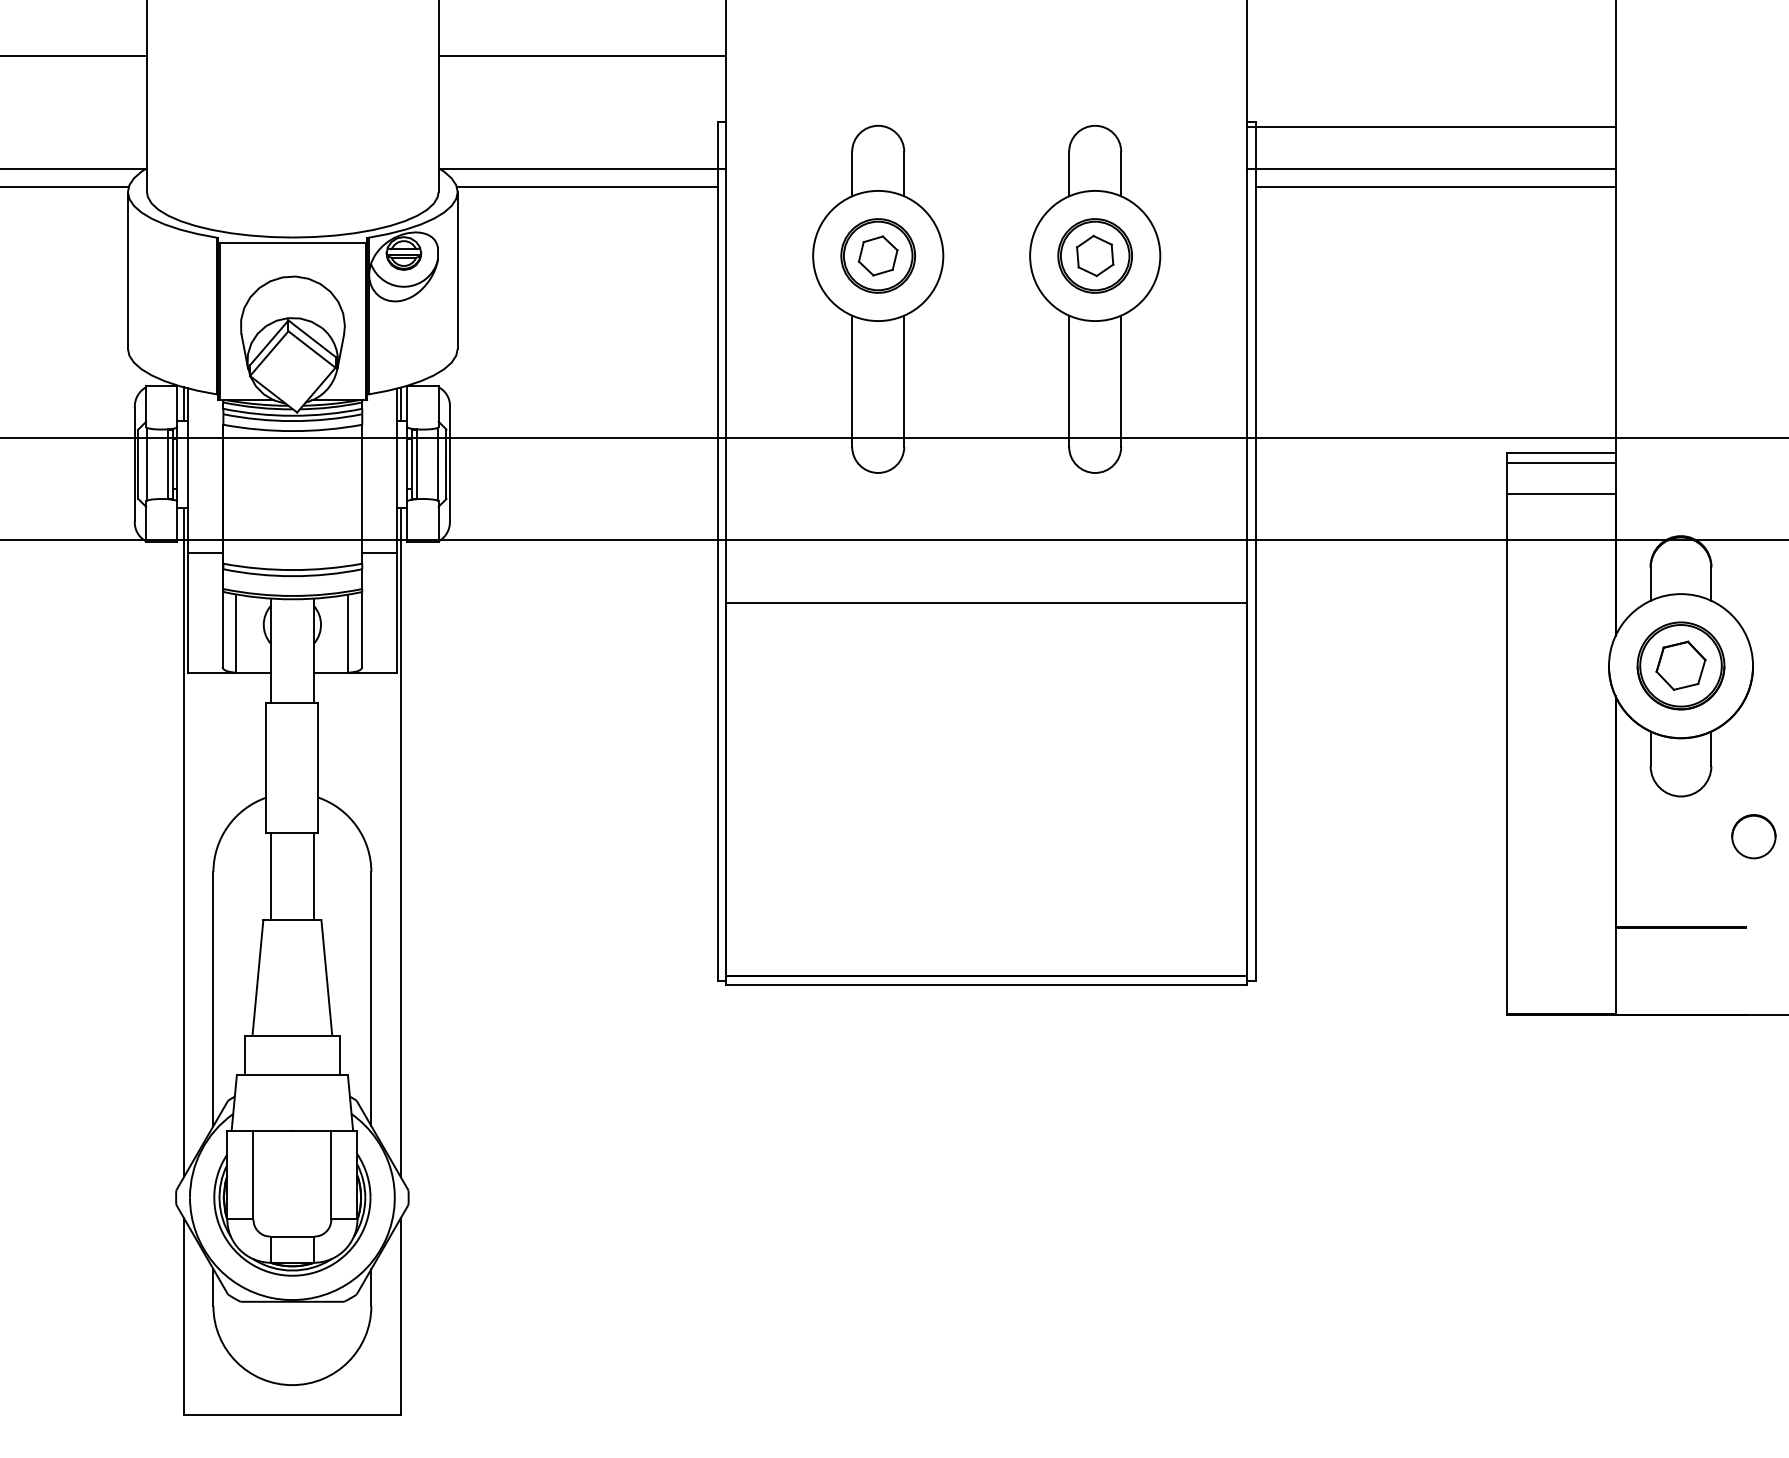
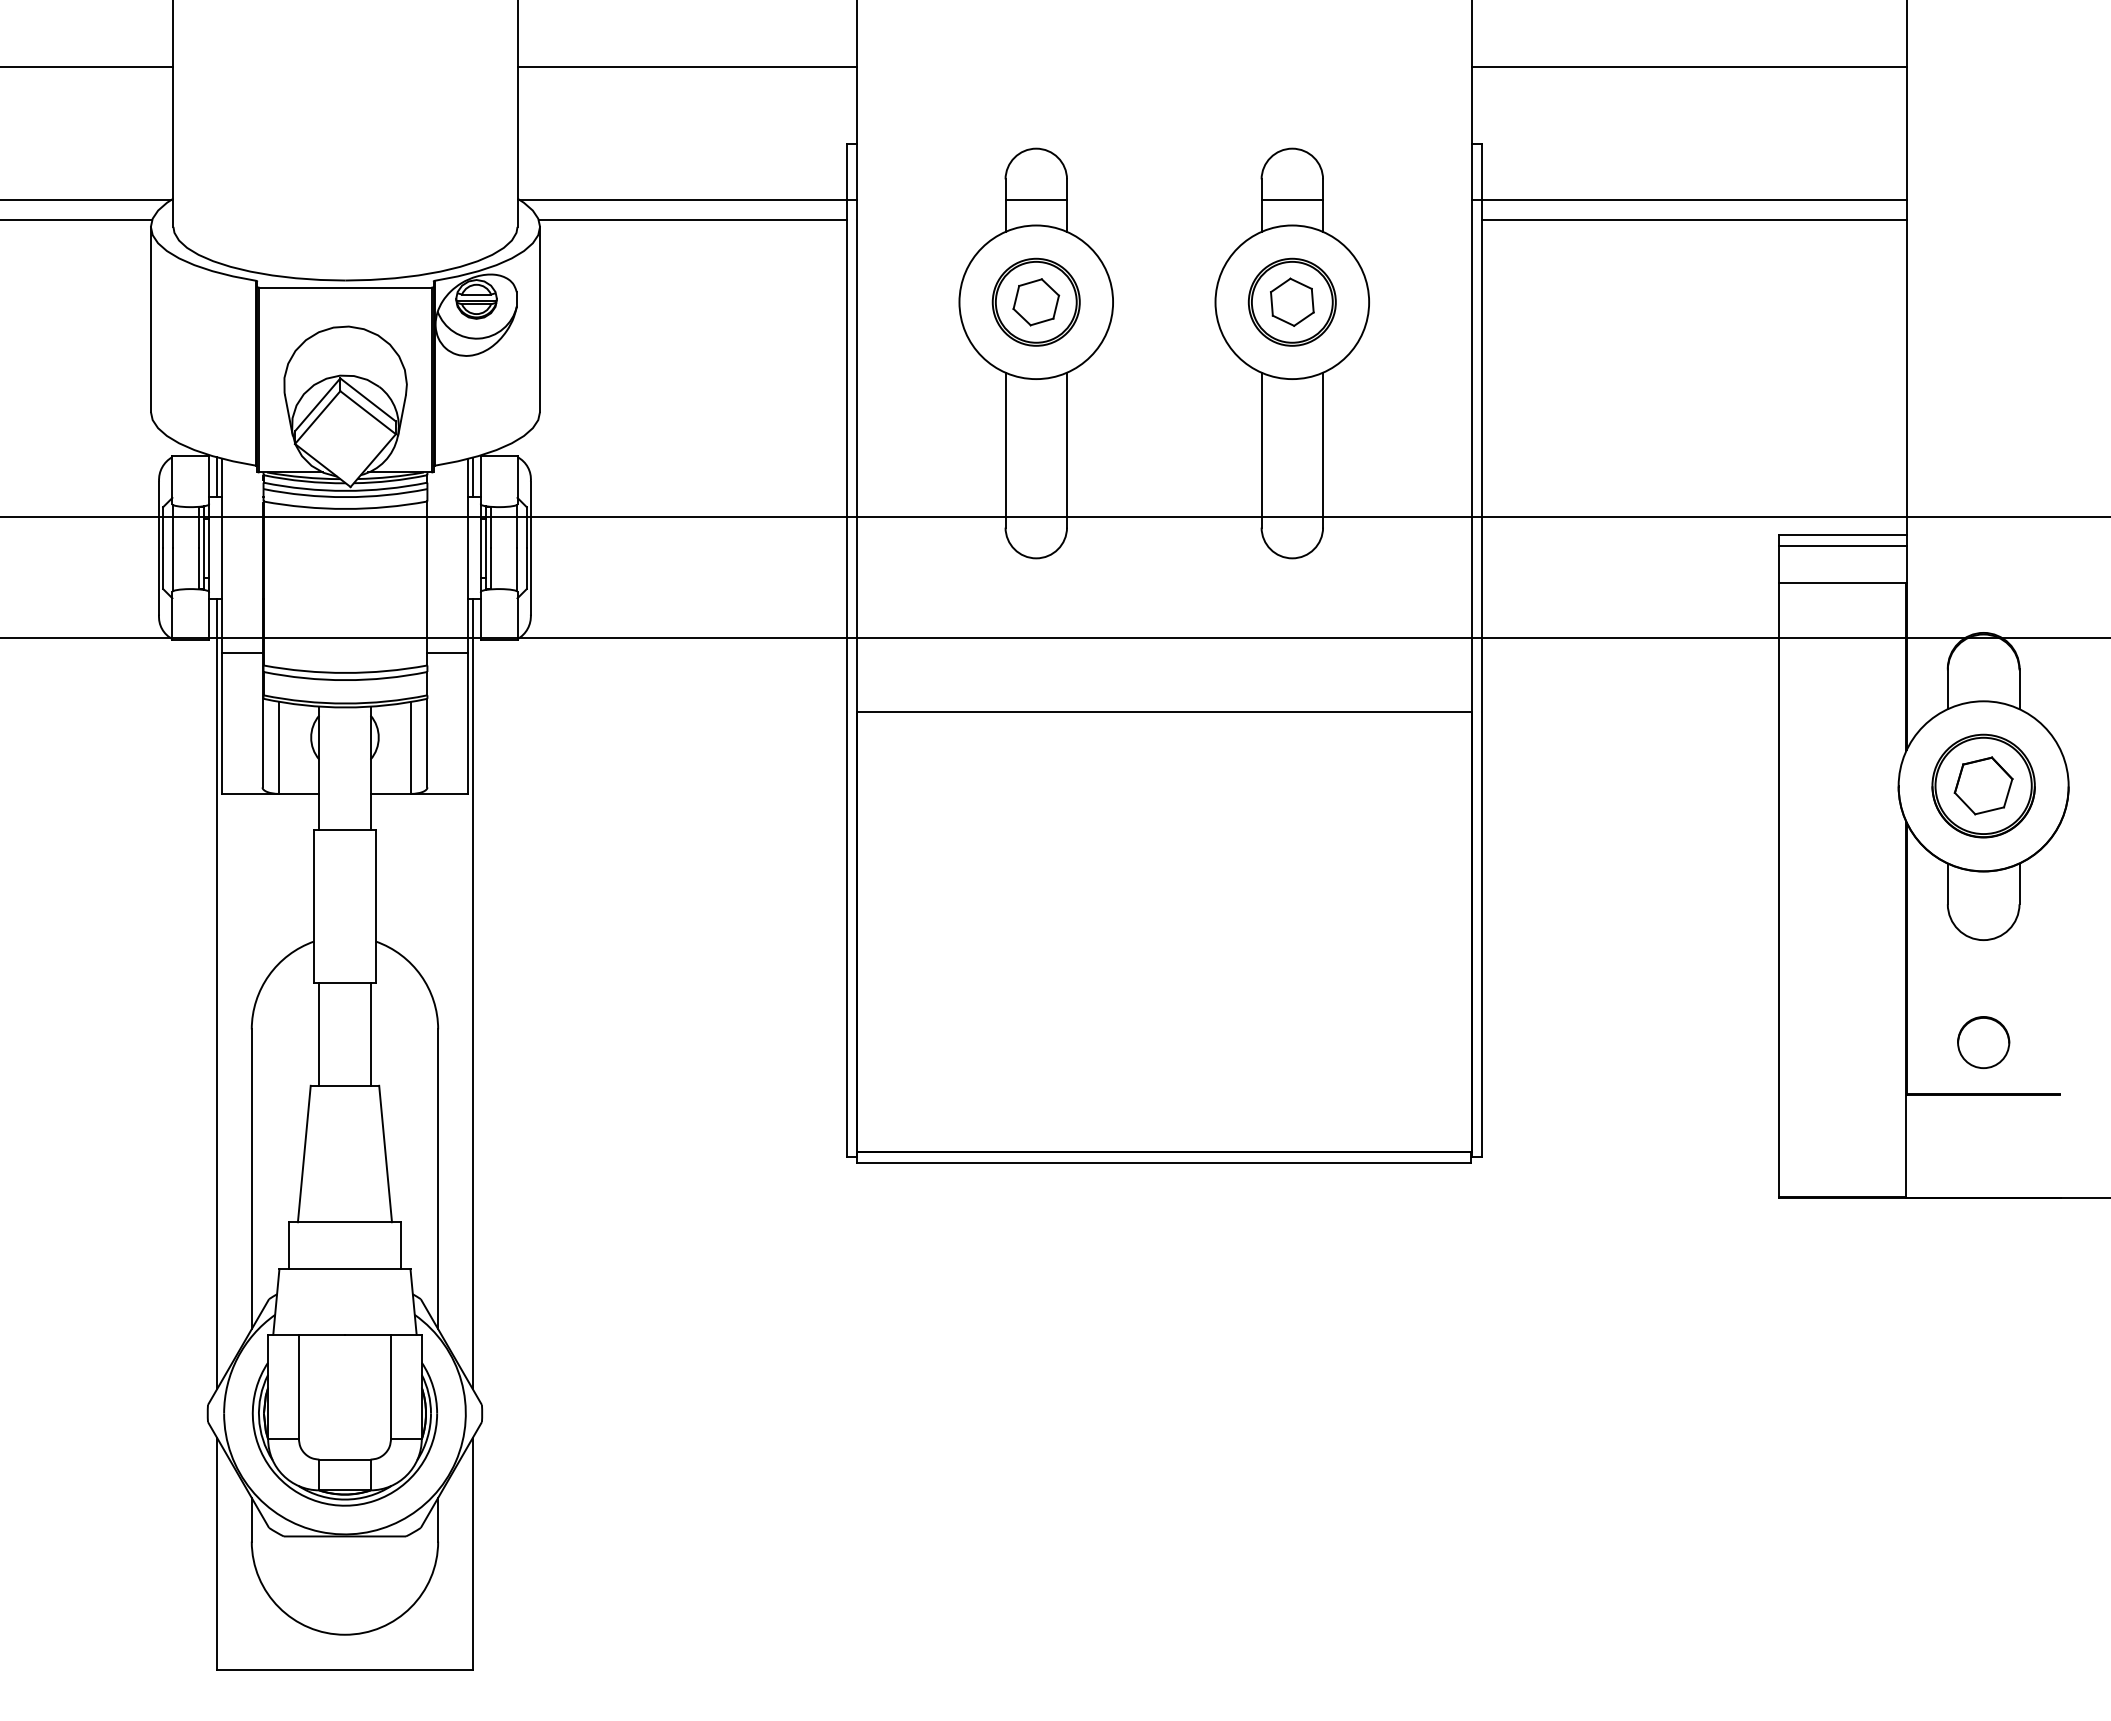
line: (1430, 126) -> (1688, 66), moved
line: (878, 168) -> (1036, 199), added
line: (1095, 168) -> (1292, 199), added
circle: (1753, 836) -> (1983, 1042), moved

